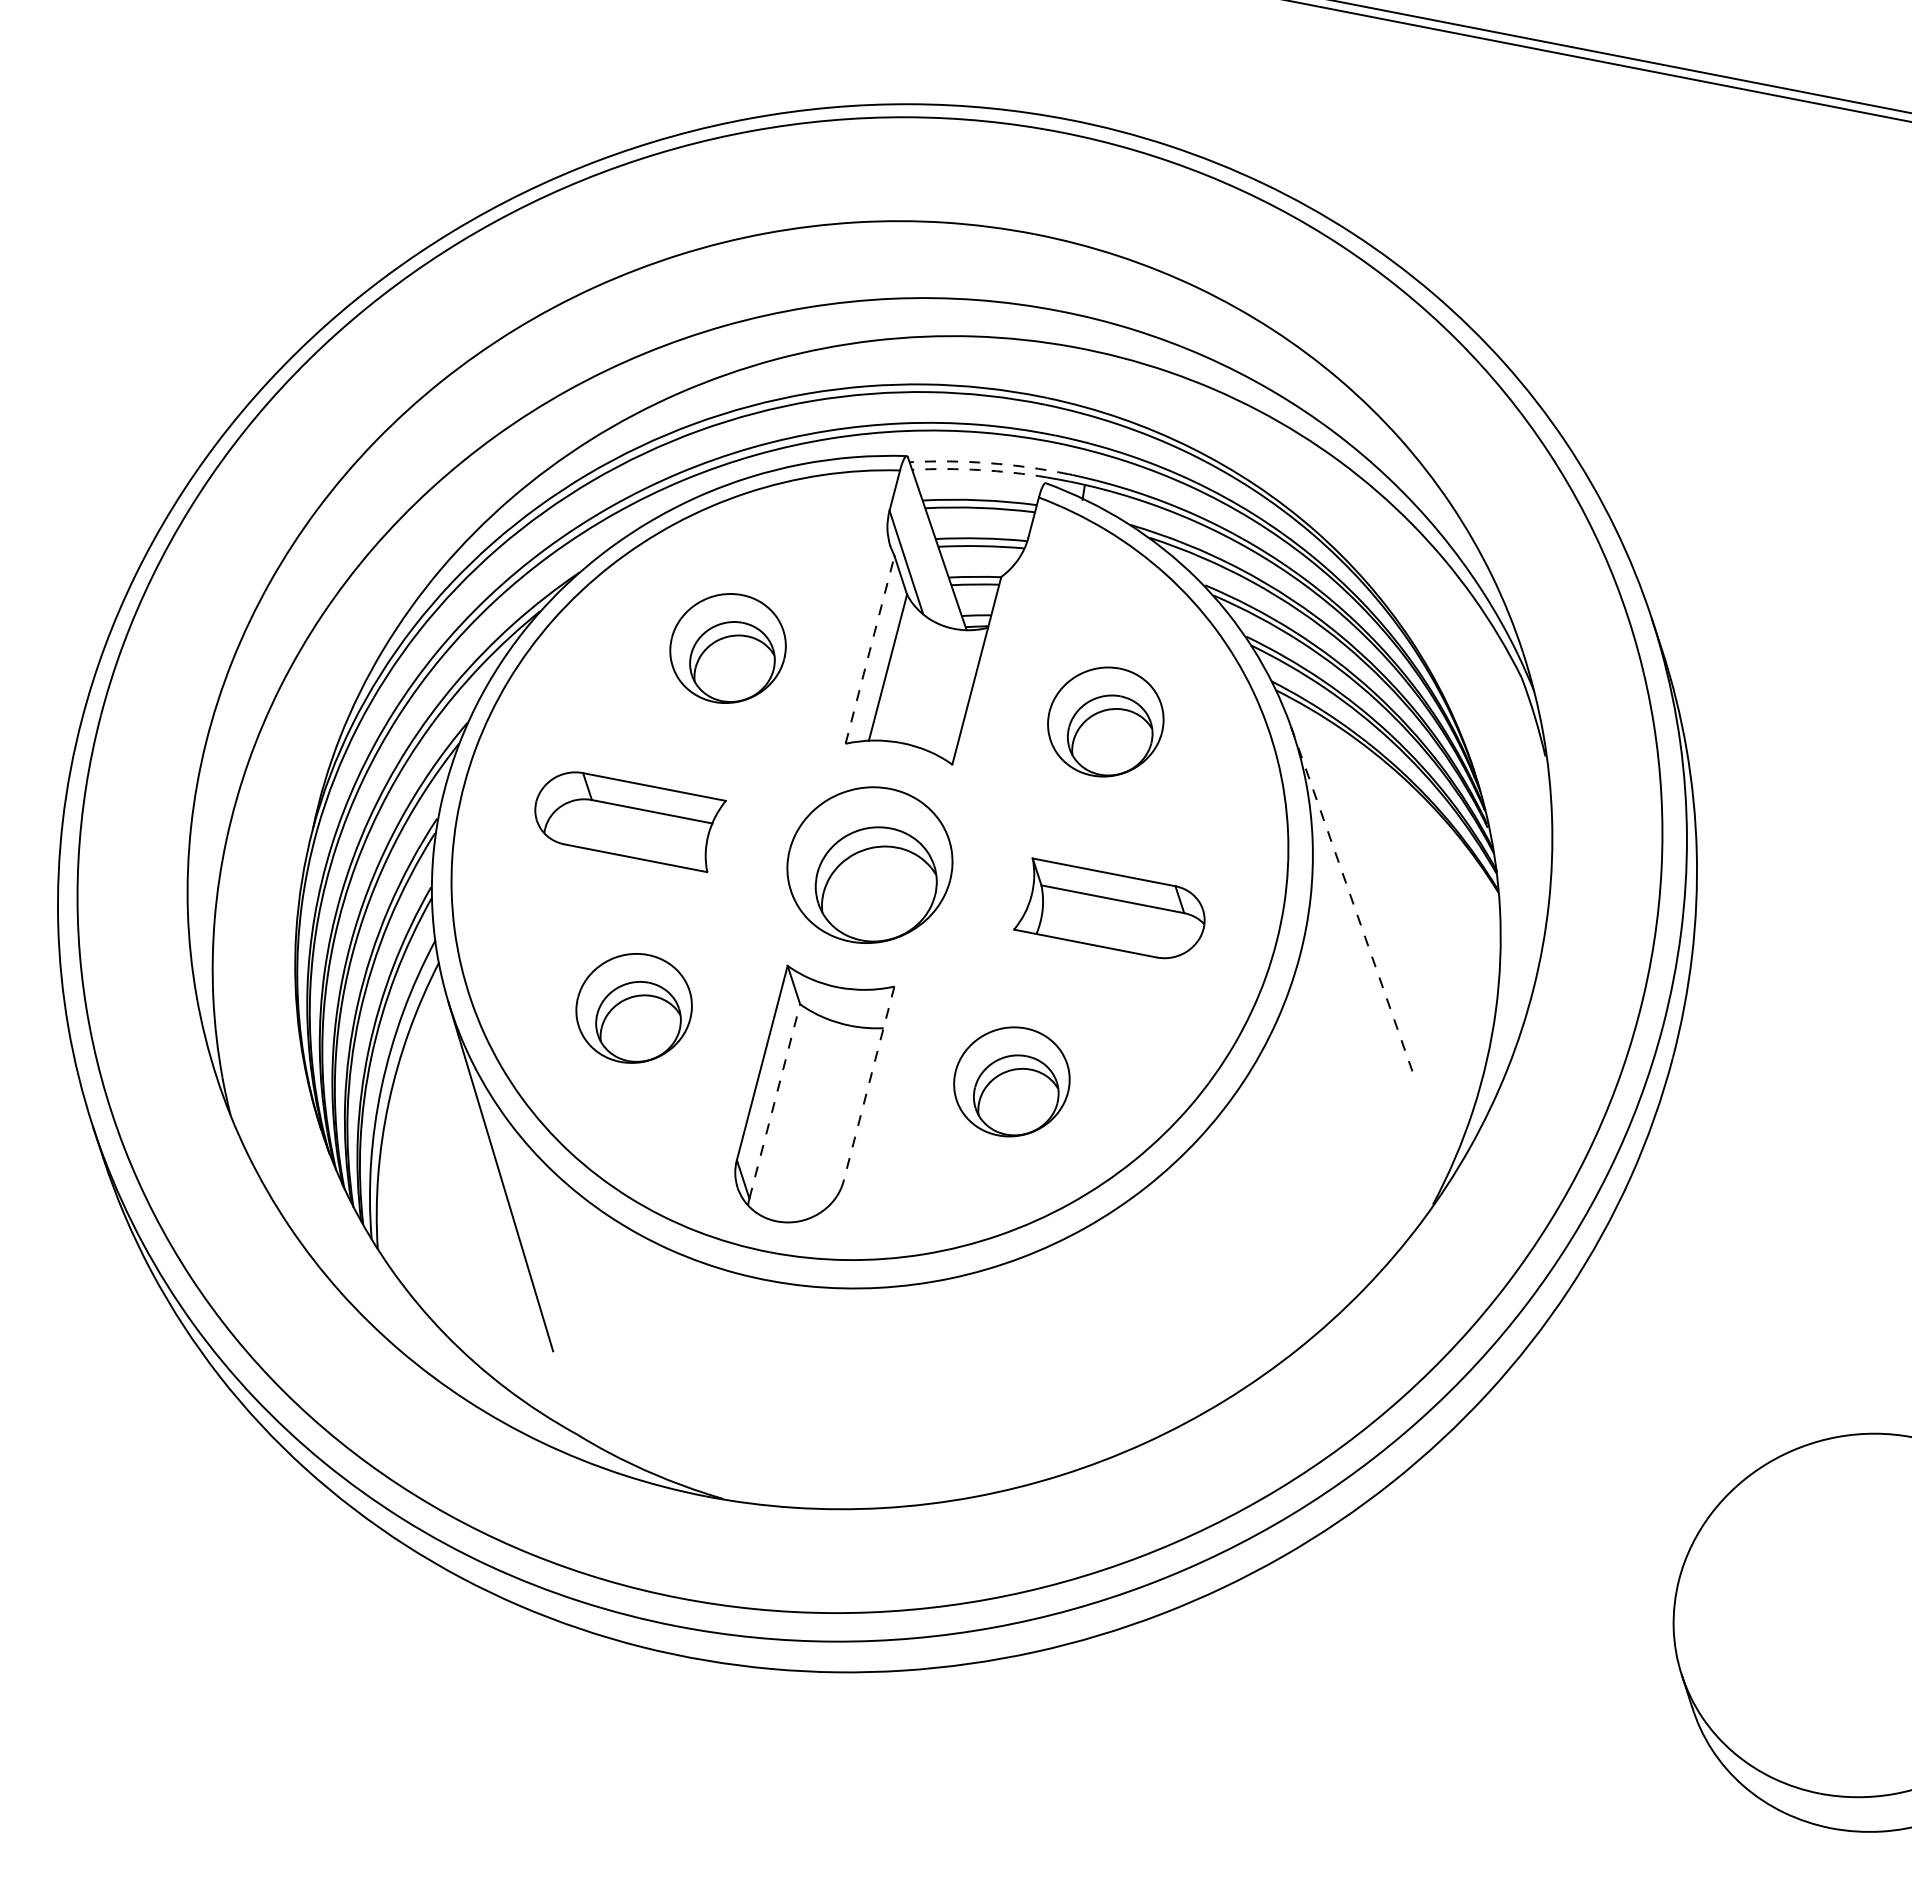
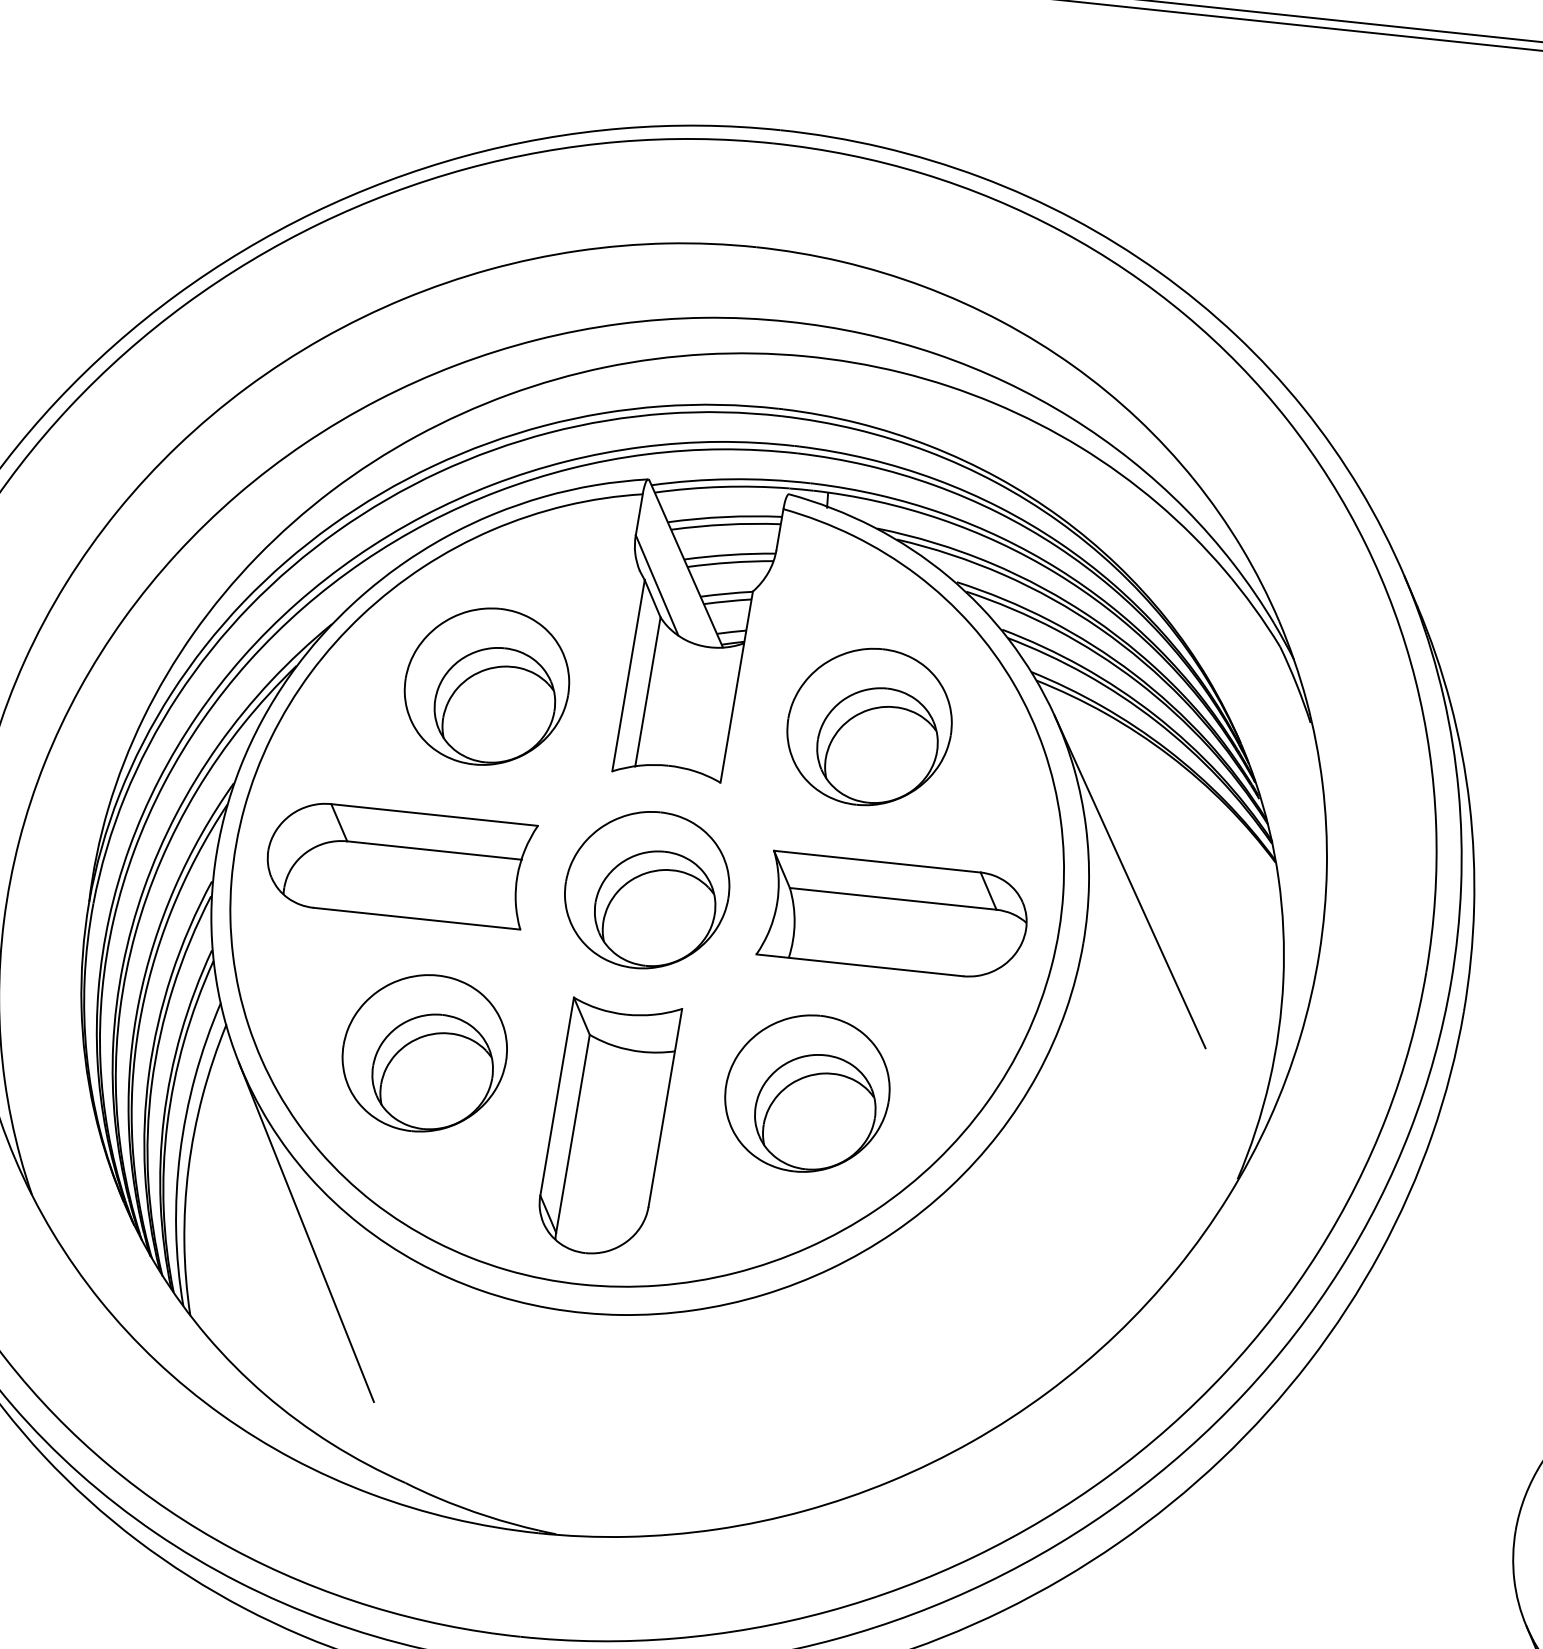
arc: (989, 463) -> (731, 479), dashed -> solid
arc: (979, 470) -> (721, 487), dashed -> solid
part: (727, 648) -> (486, 686), size x1.43
line: (870, 649) -> (628, 675), dashed -> solid
part: (1105, 721) -> (869, 726), size x1.43
part: (630, 822) -> (404, 868), size x1.43
line: (1351, 899) -> (1129, 882), dashed -> solid
part: (1109, 908) -> (889, 912), size x1.43
part: (633, 1008) -> (424, 1053), size x1.43
part: (1011, 1081) -> (807, 1093), size x1.43
line: (868, 1084) -> (664, 1108), dashed -> solid
line: (774, 1100) -> (572, 1132), dashed -> solid

